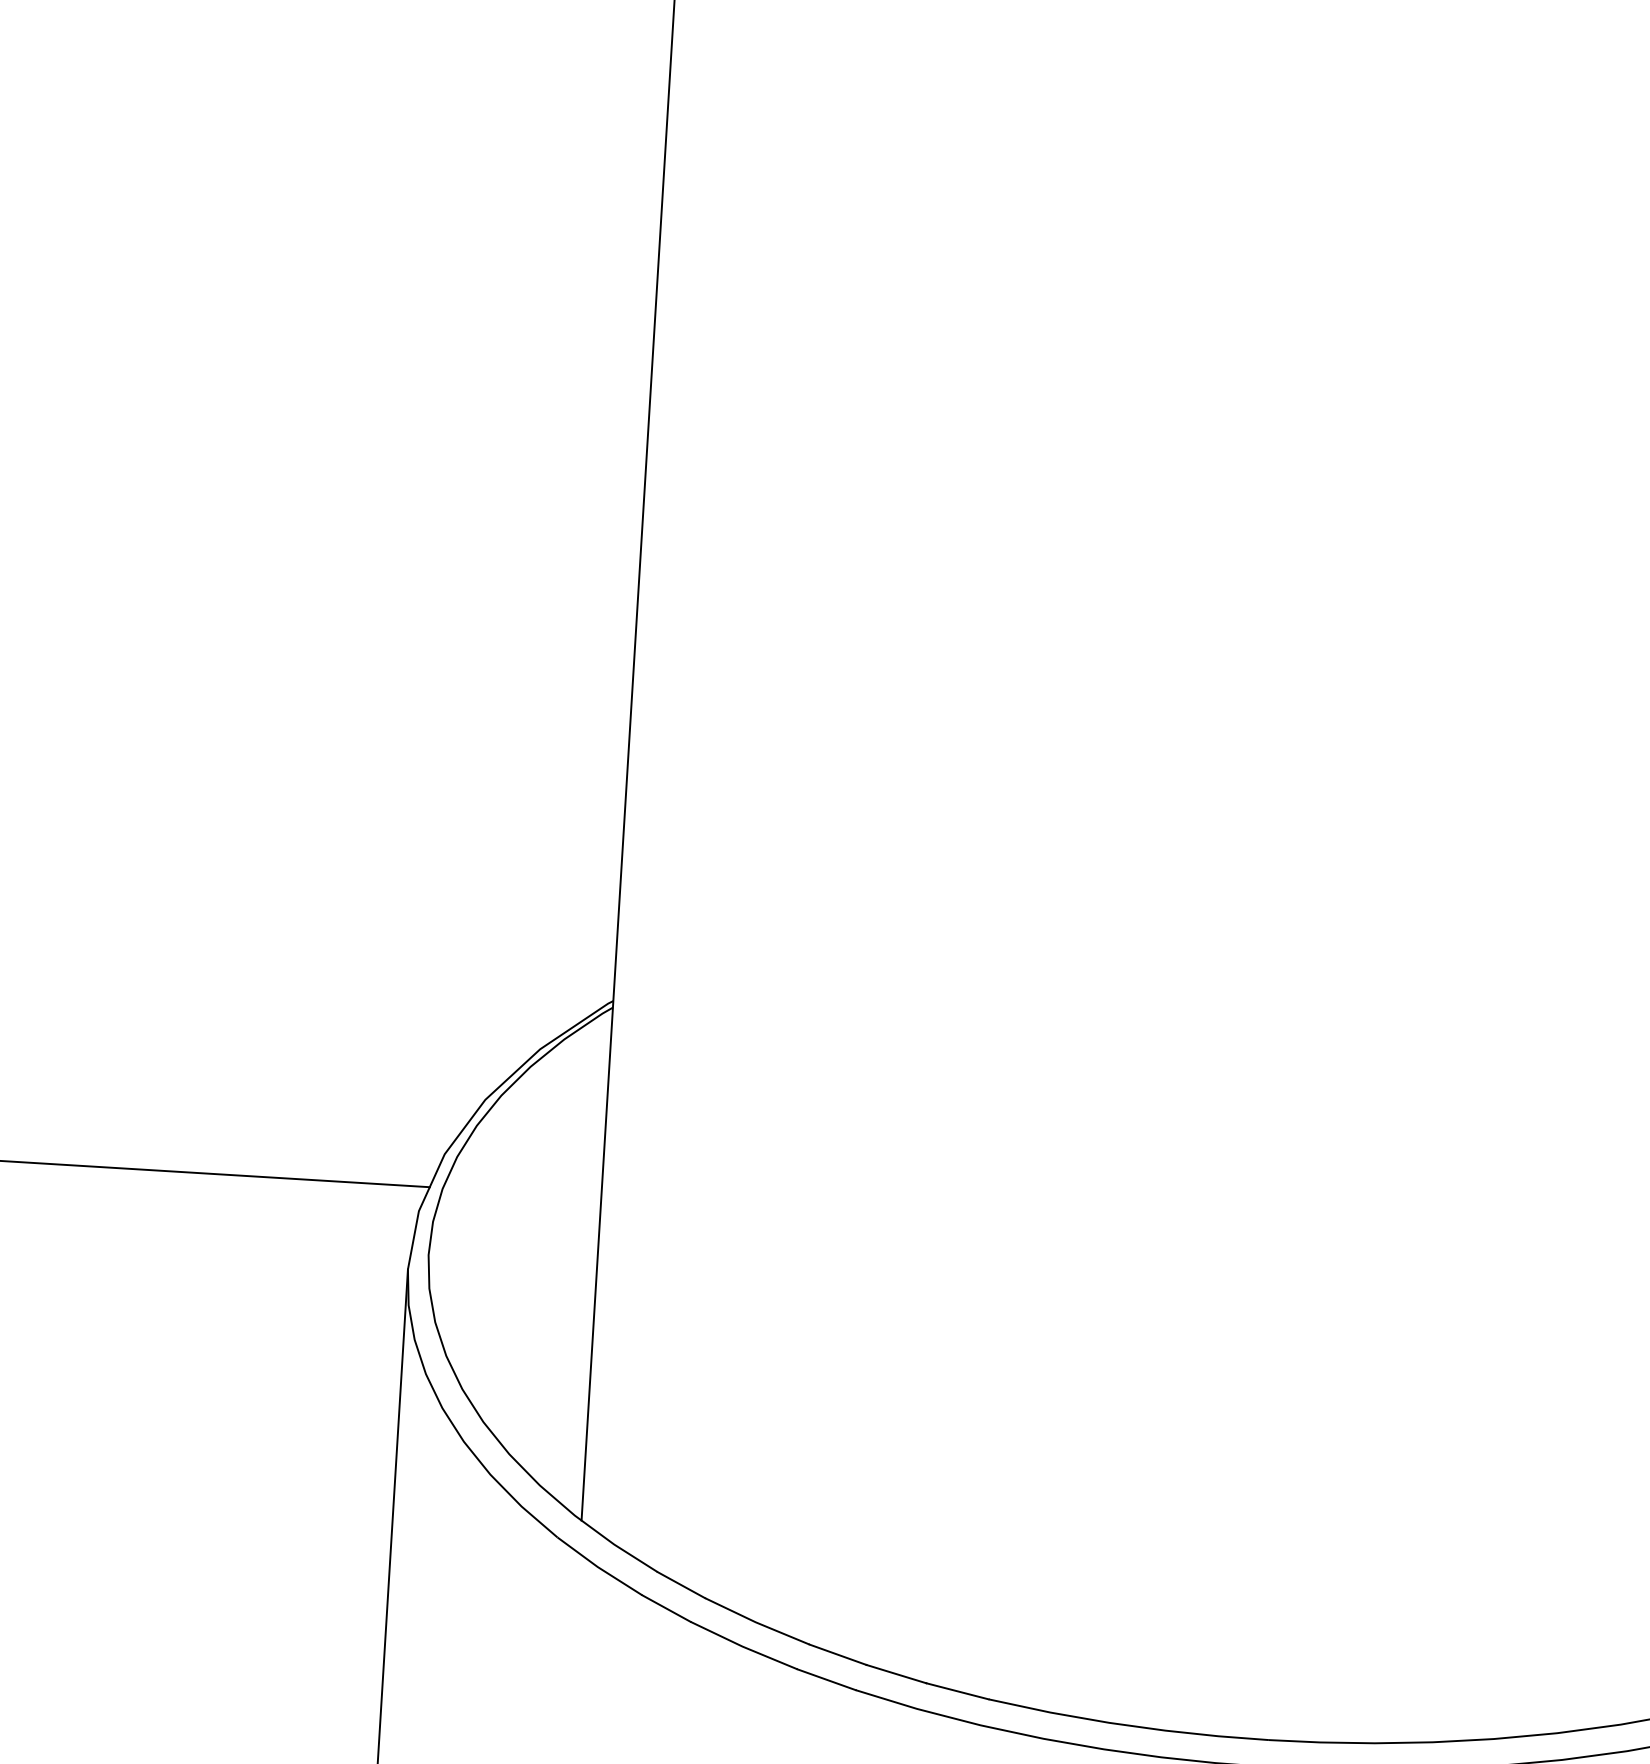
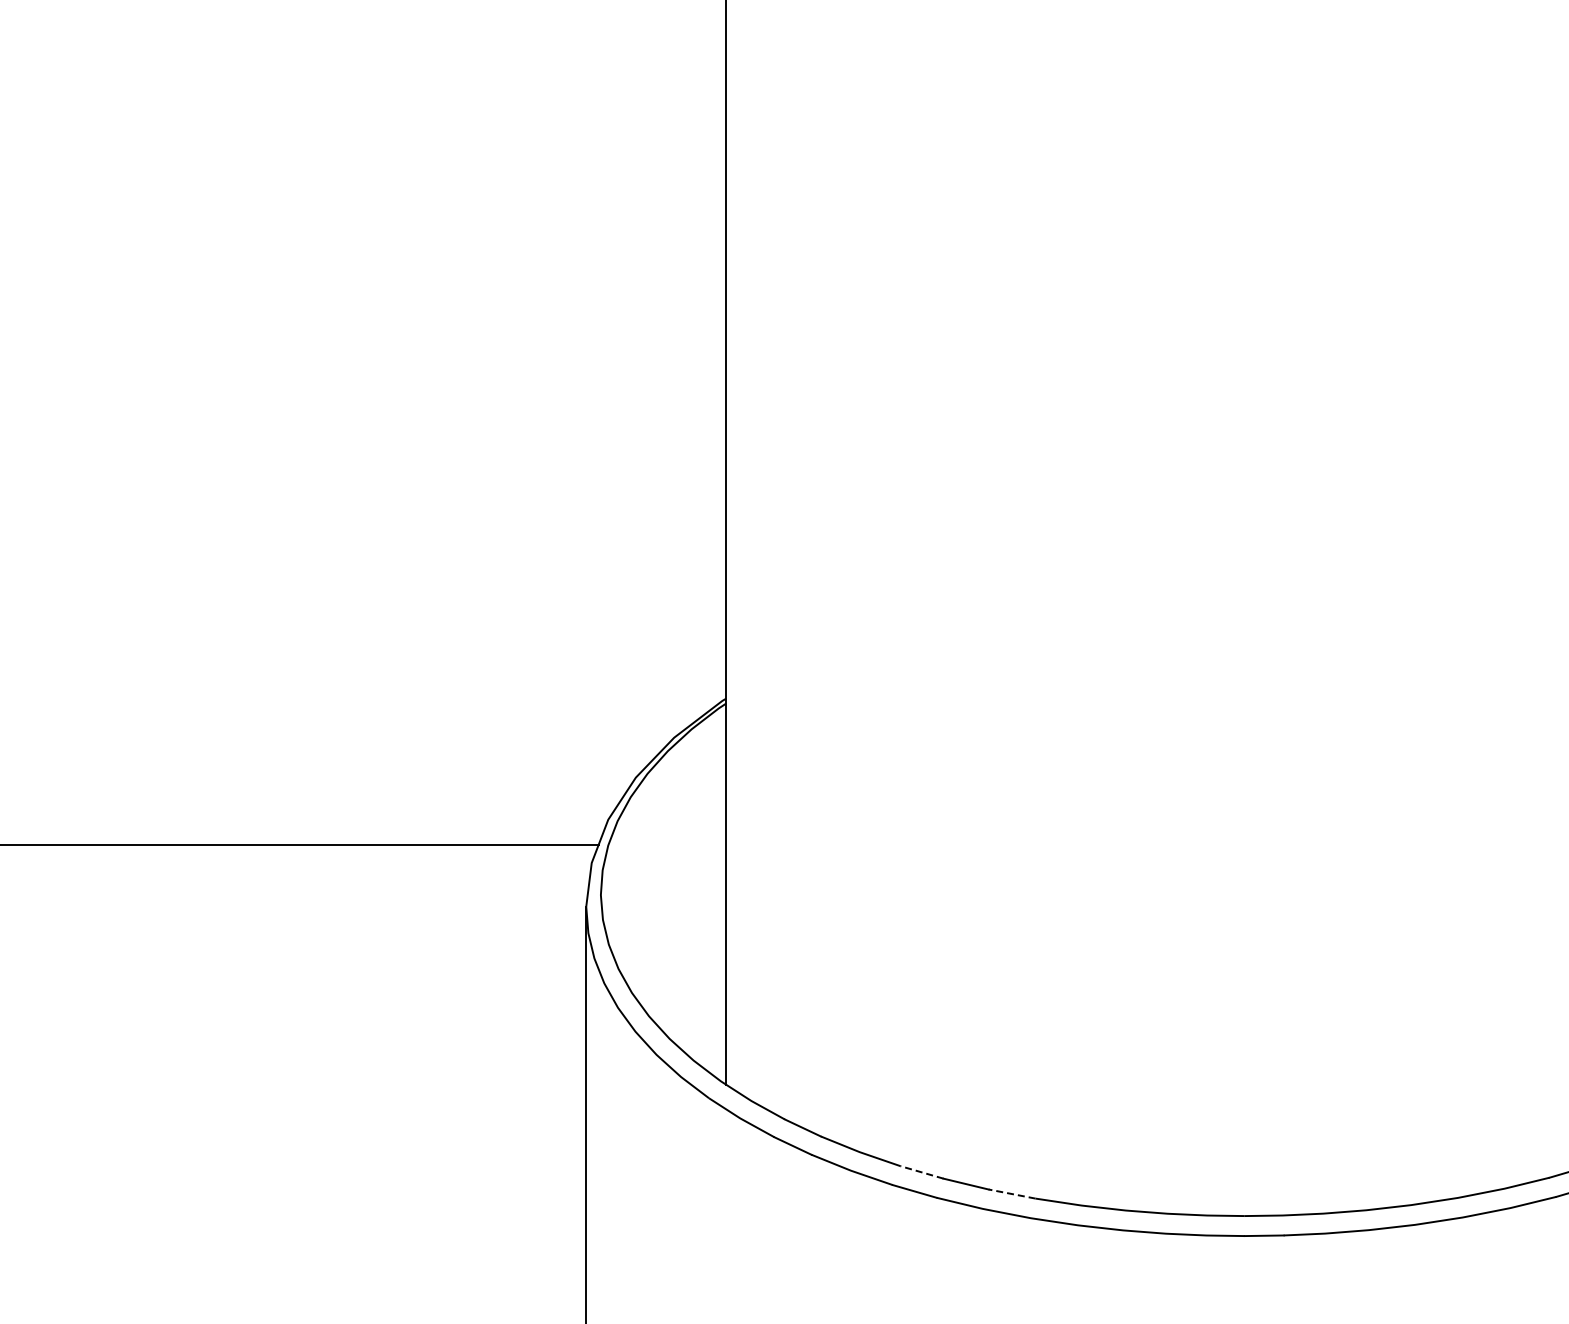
line: (837, 1654) -> (921, 1172), solid -> dashed
line: (957, 1691) -> (1012, 1194), solid -> dashed

